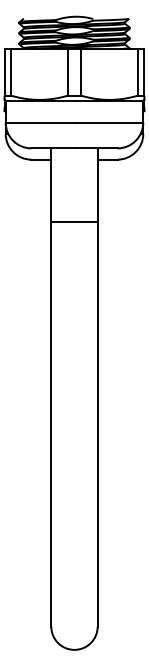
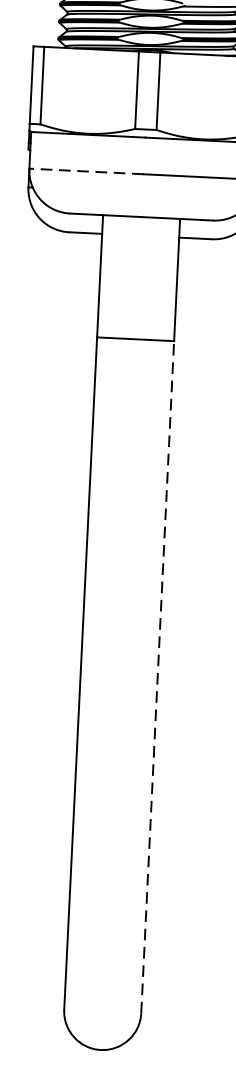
line: (39, 122) -> (85, 171), solid -> dashed
line: (97, 423) -> (157, 675), solid -> dashed

